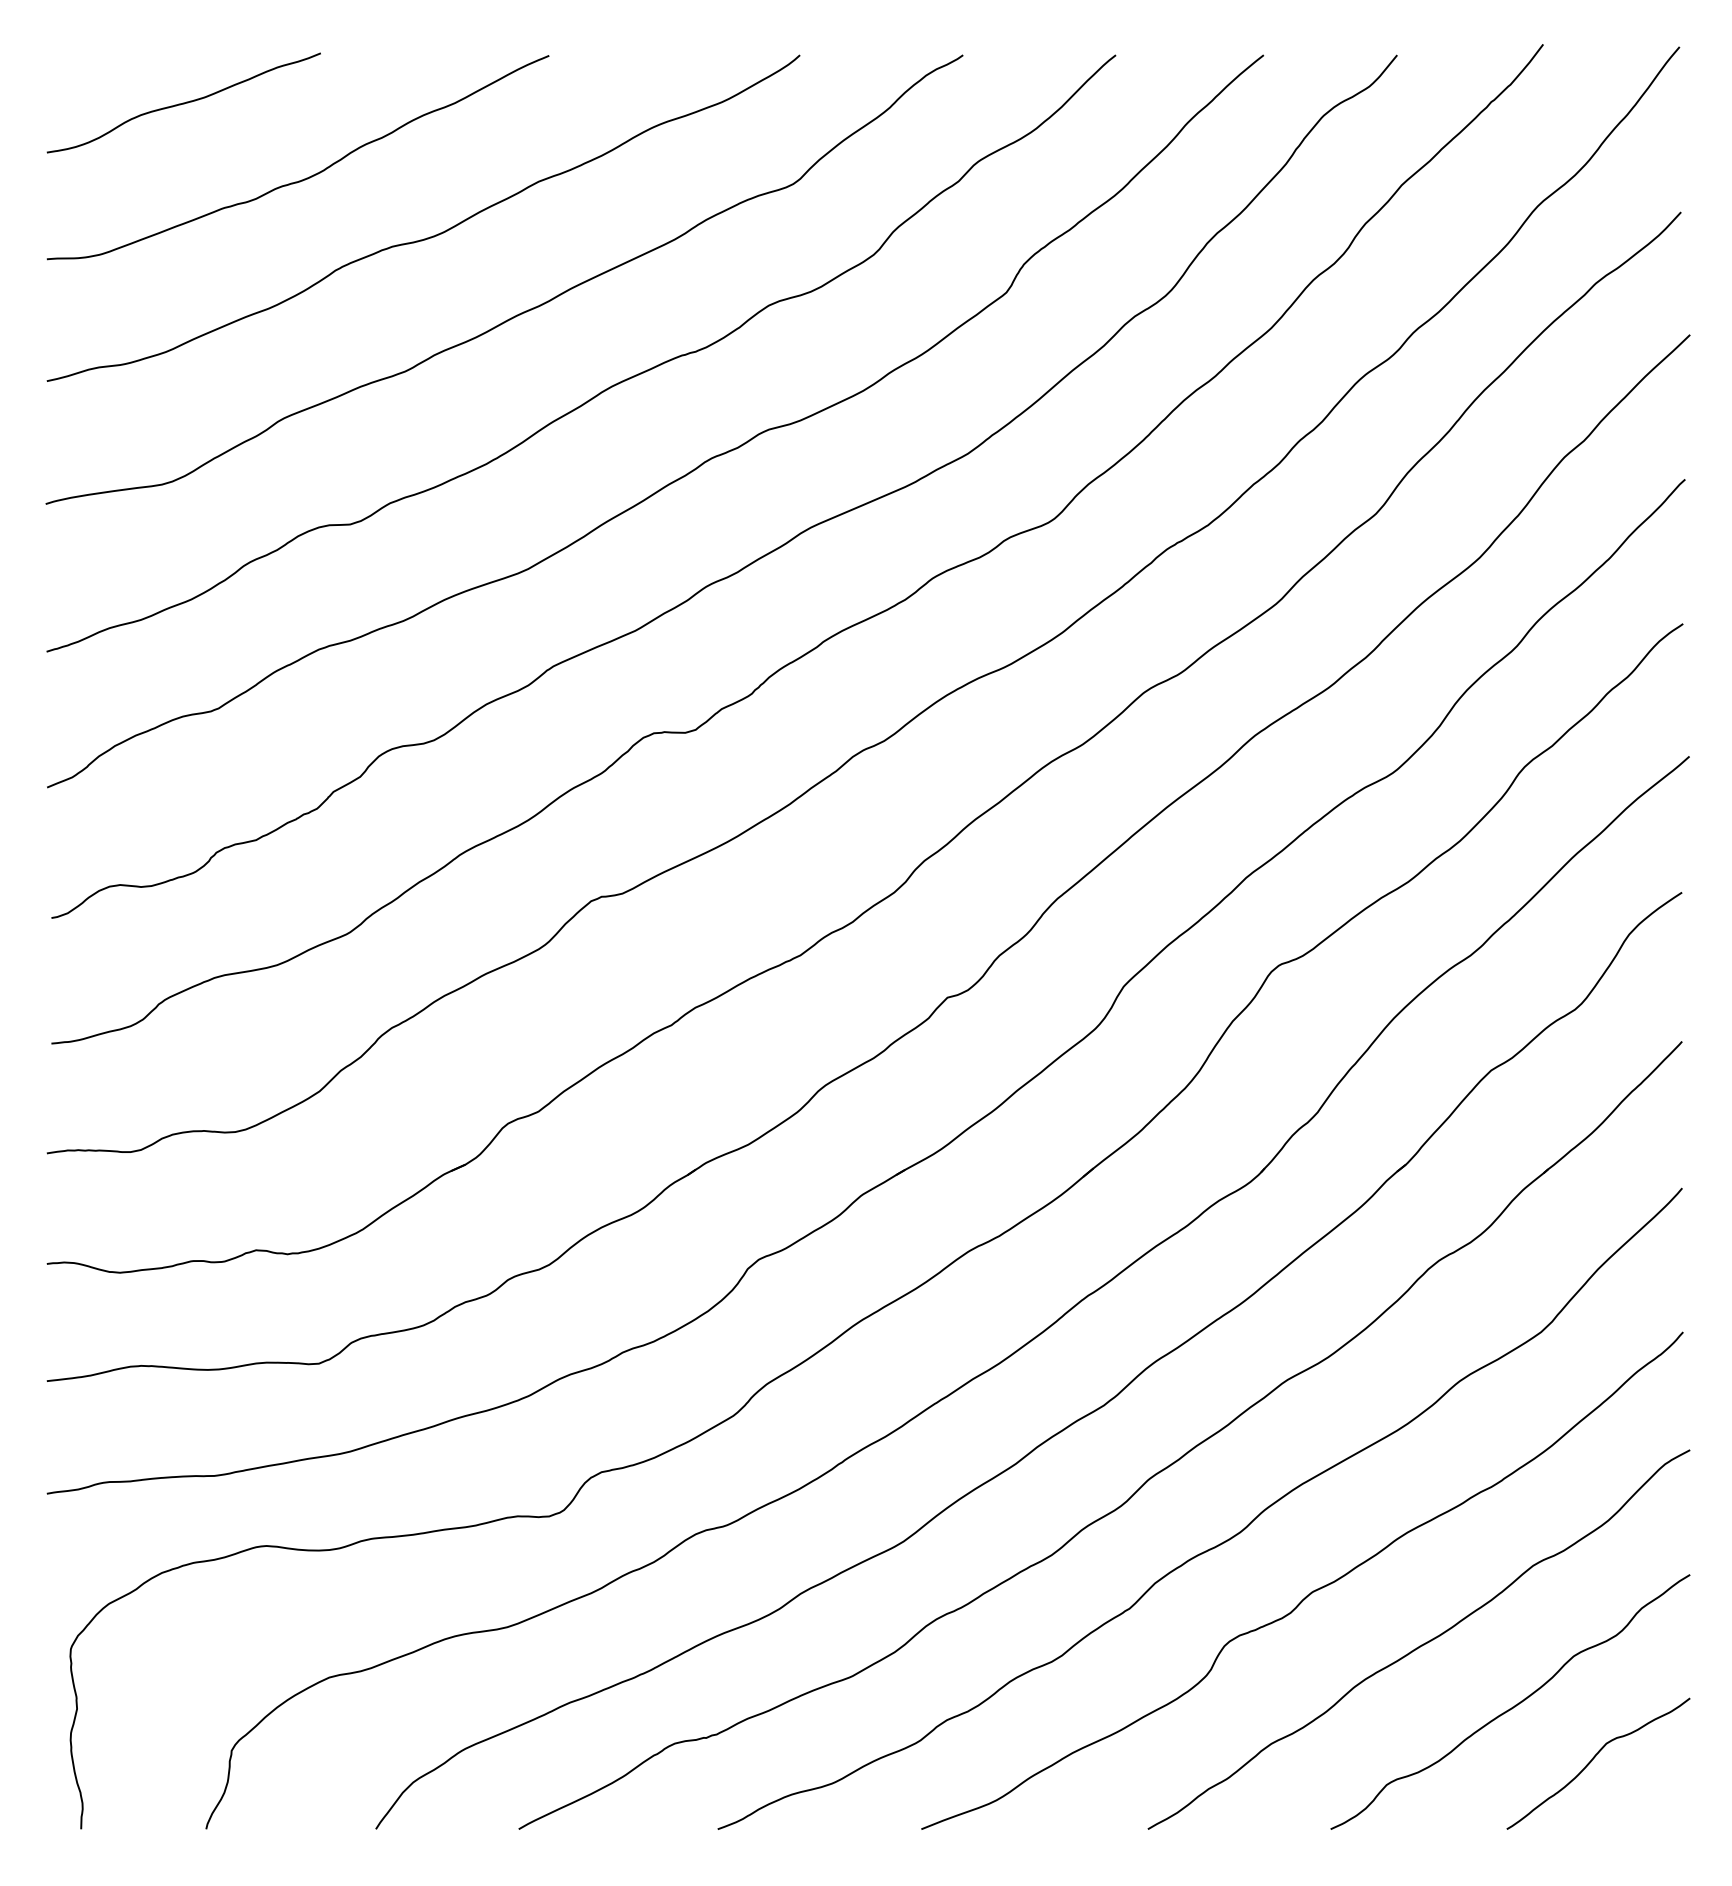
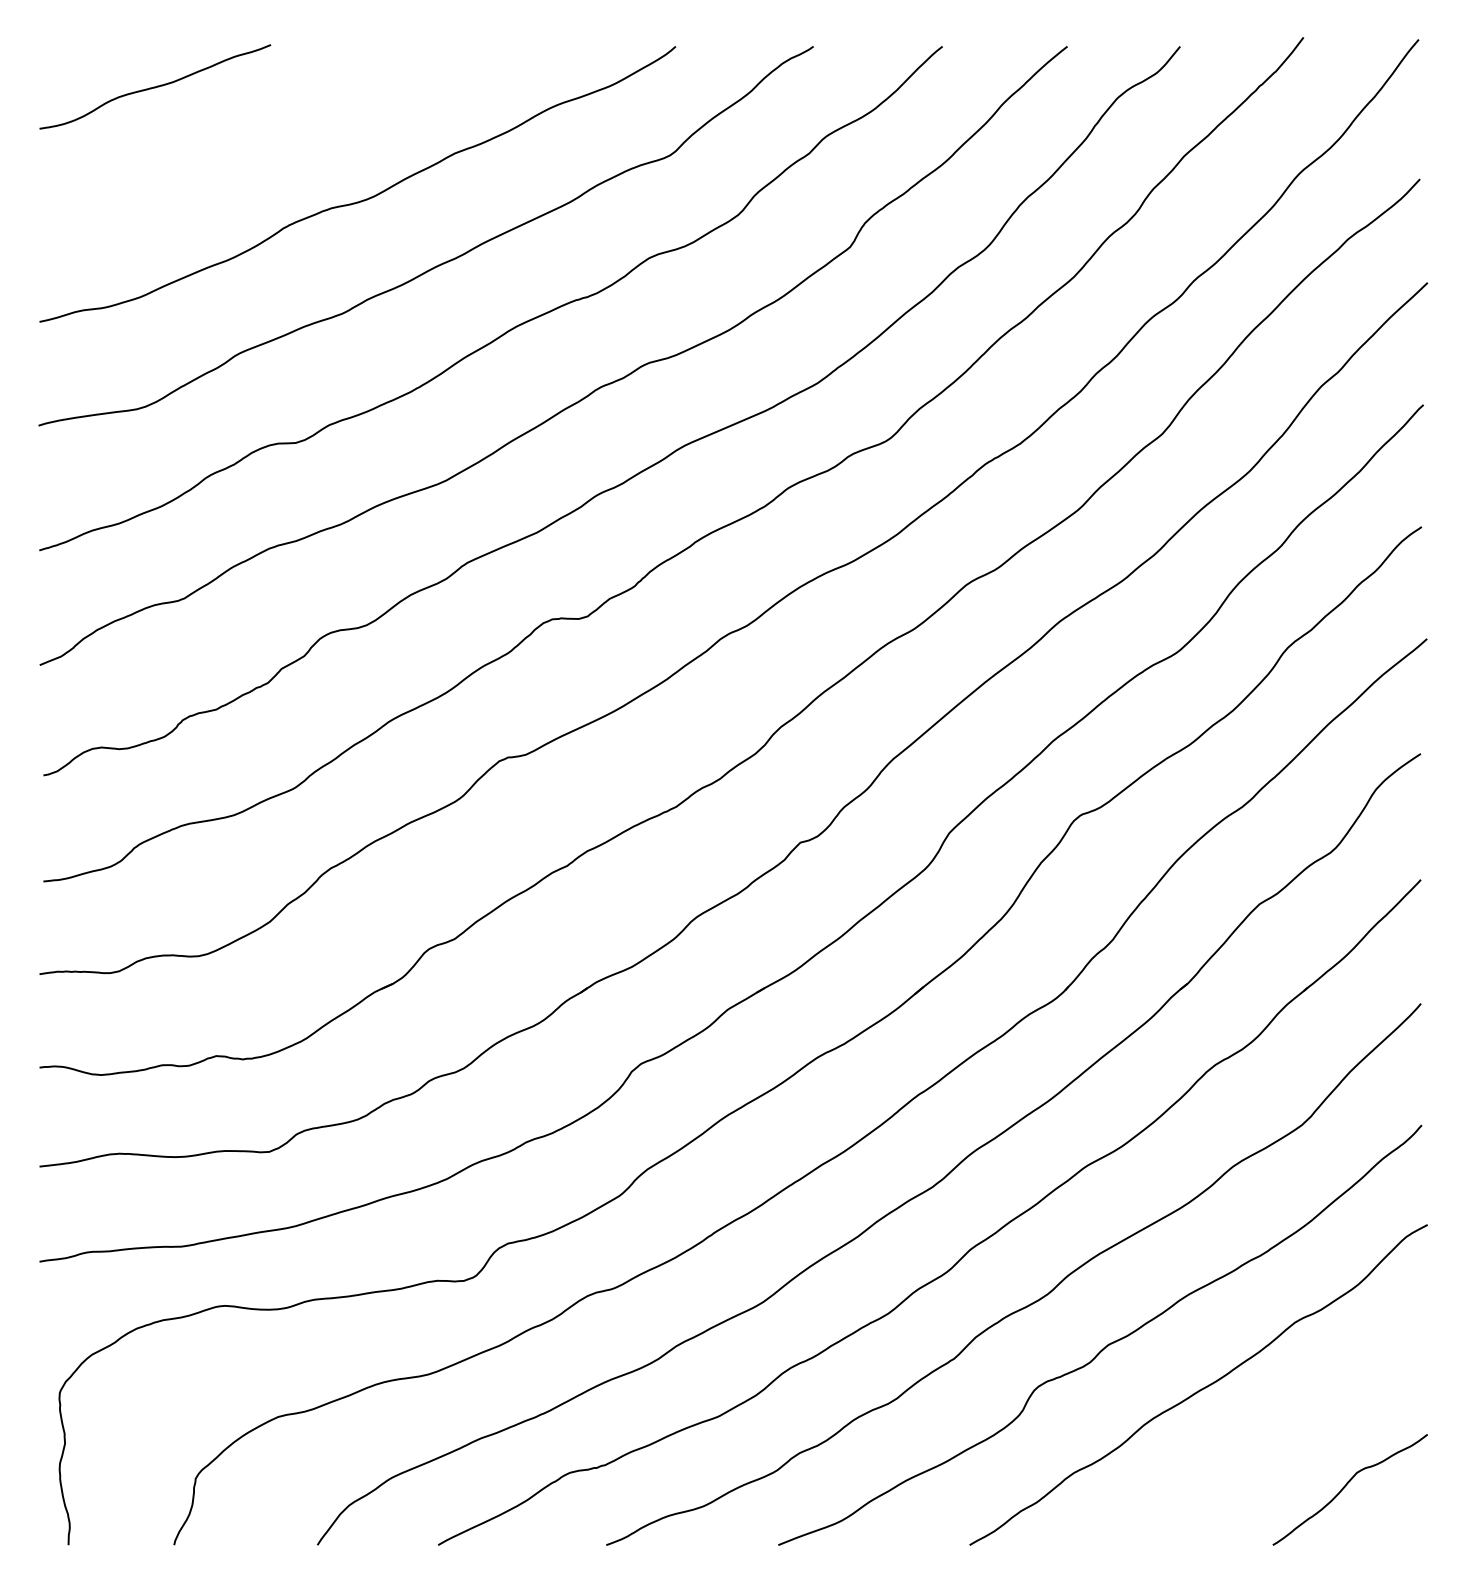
curve: (307, 177) -> (259, 149), removed
curve: (1512, 1706) -> (1277, 1441), removed

